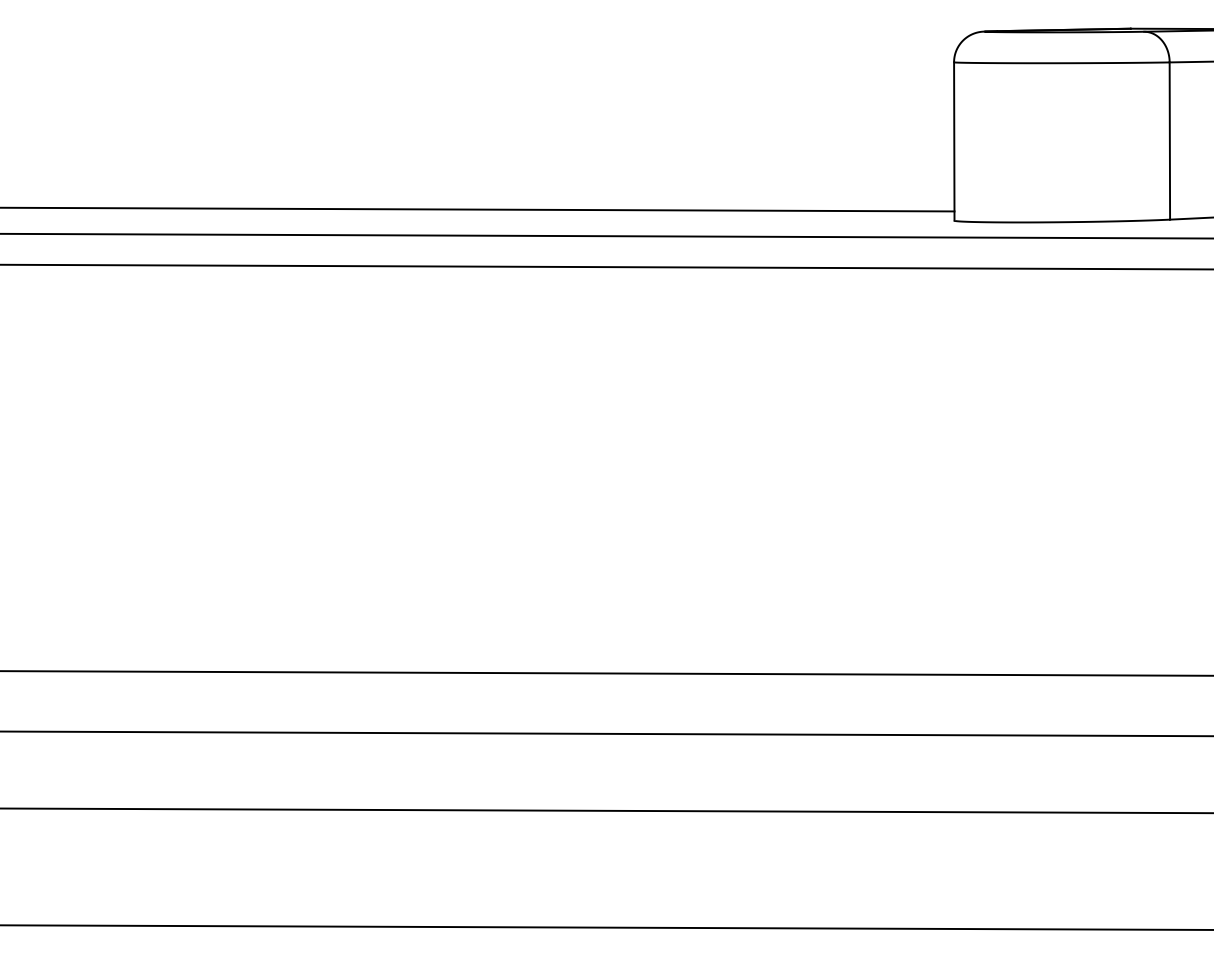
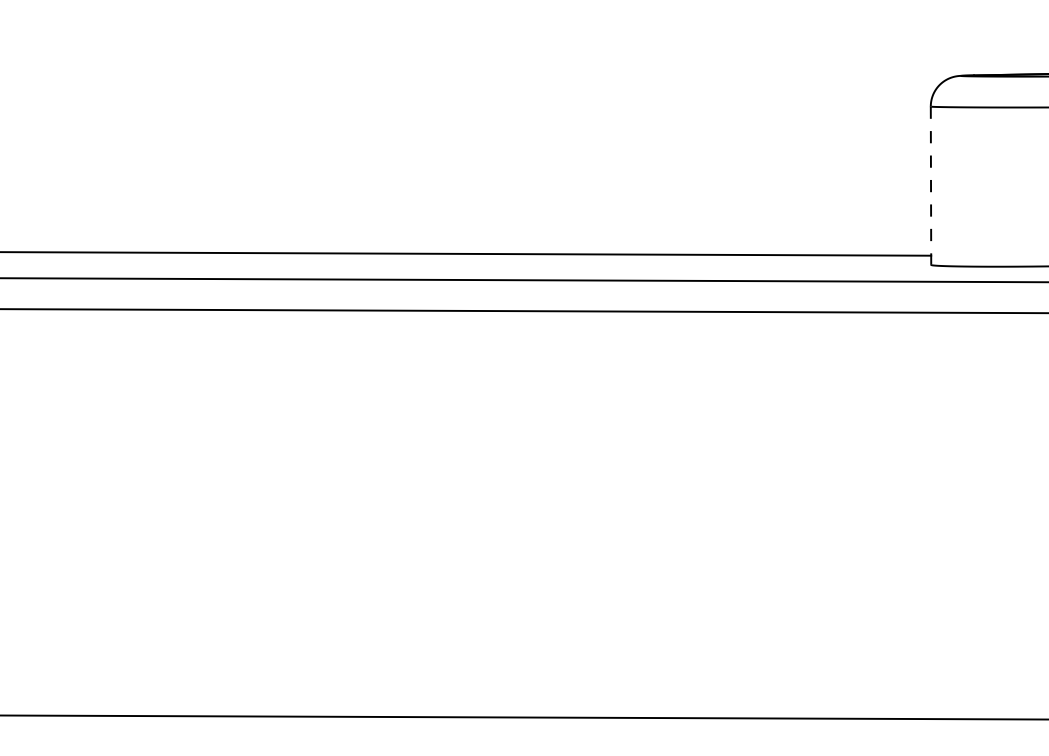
line: (954, 142) -> (931, 186), solid -> dashed

